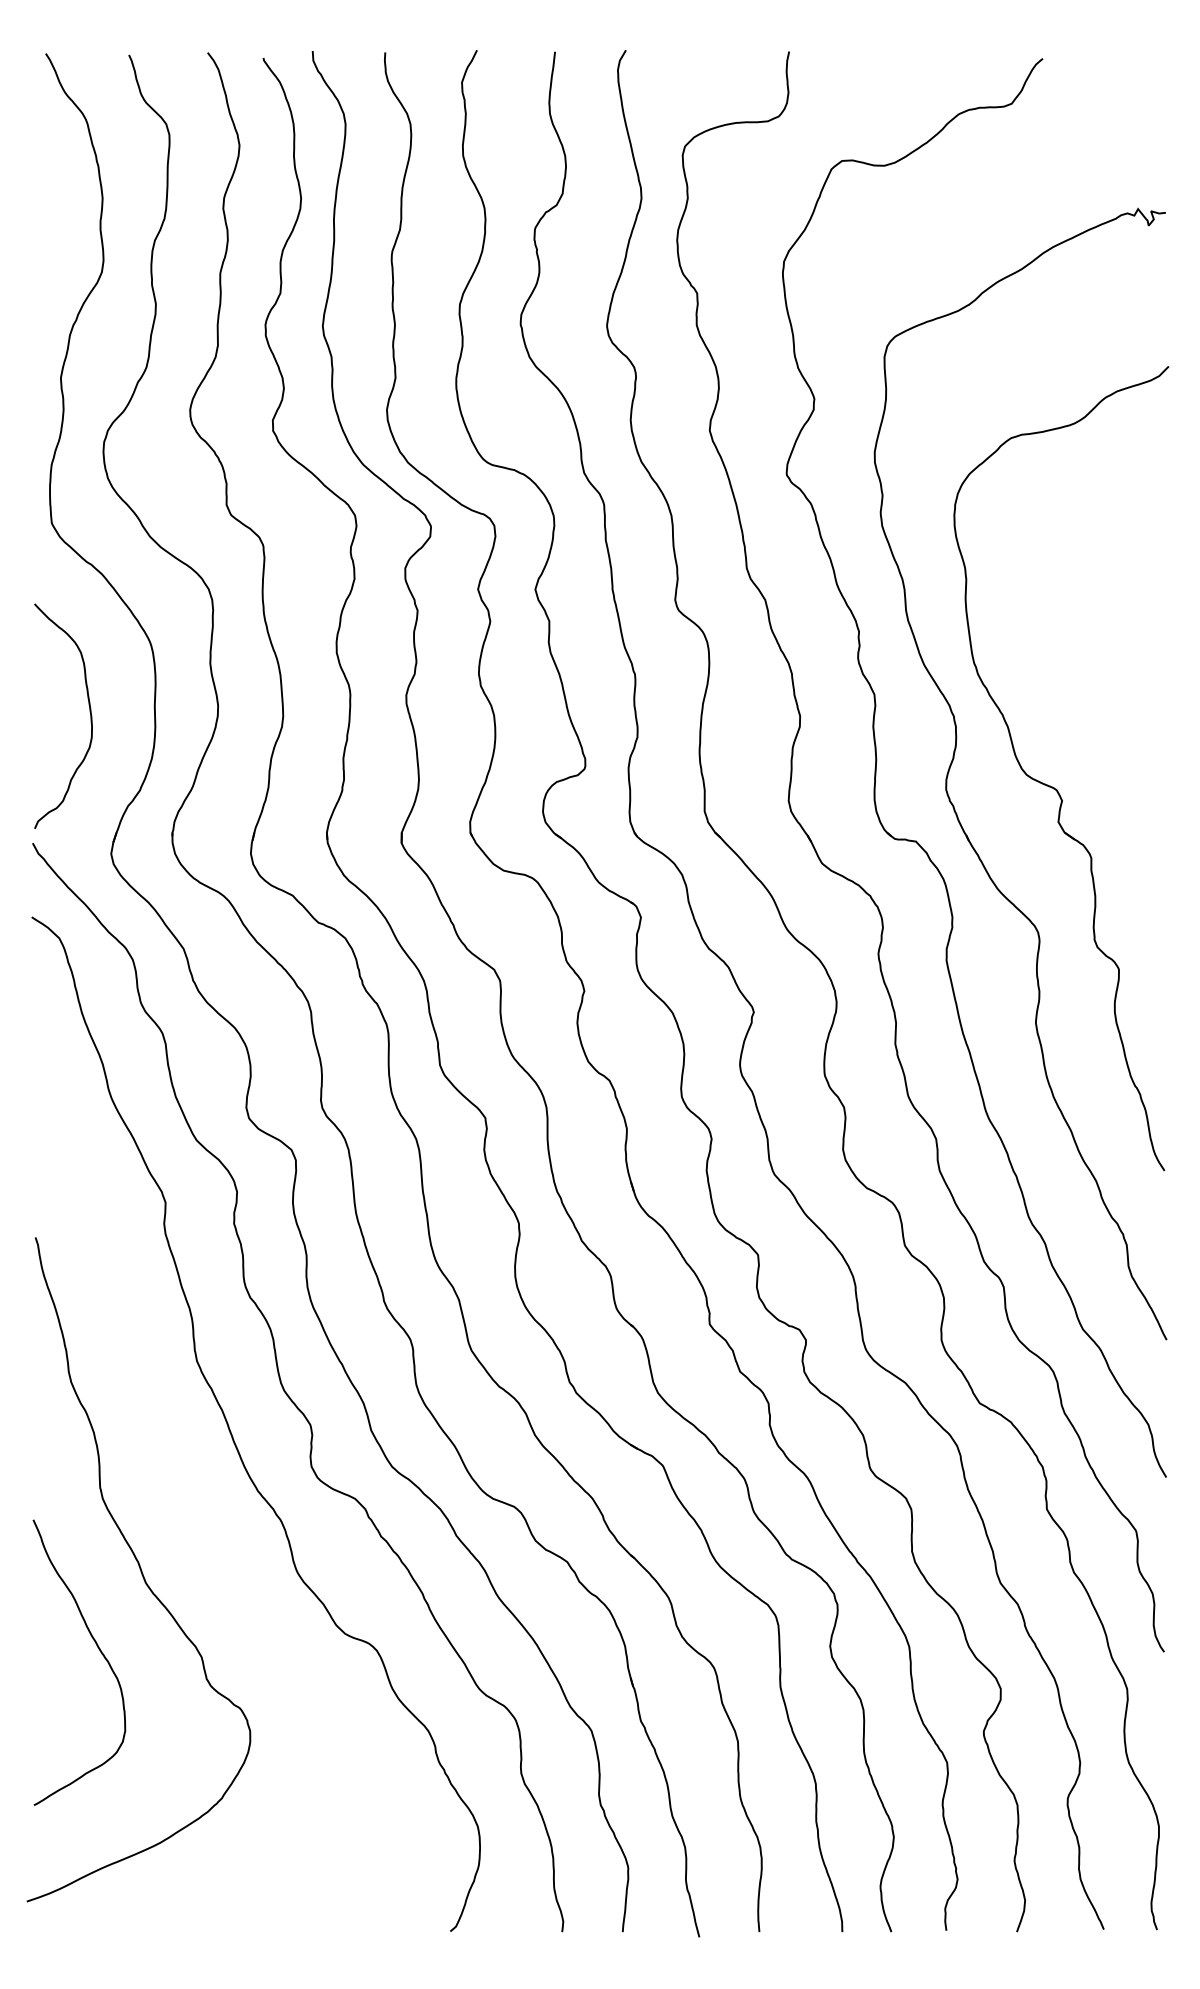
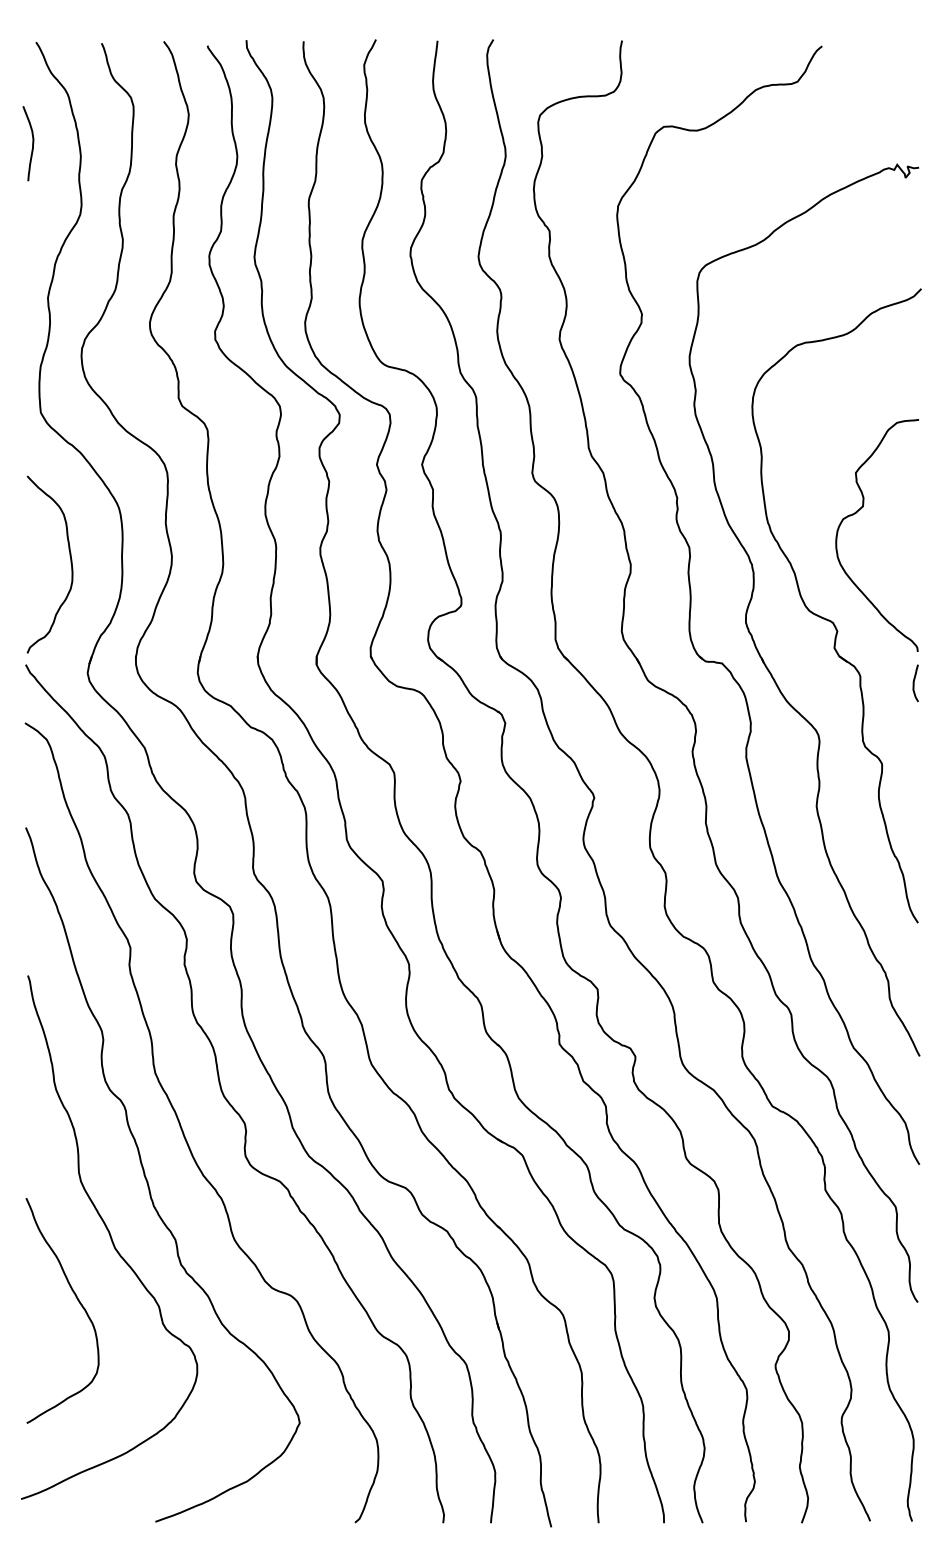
curve: (41, 182) -> (32, 143), added
curve: (1086, 651) -> (856, 513), added
curve: (1159, 867) -> (914, 683), added
curve: (188, 1498) -> (148, 1181), added

